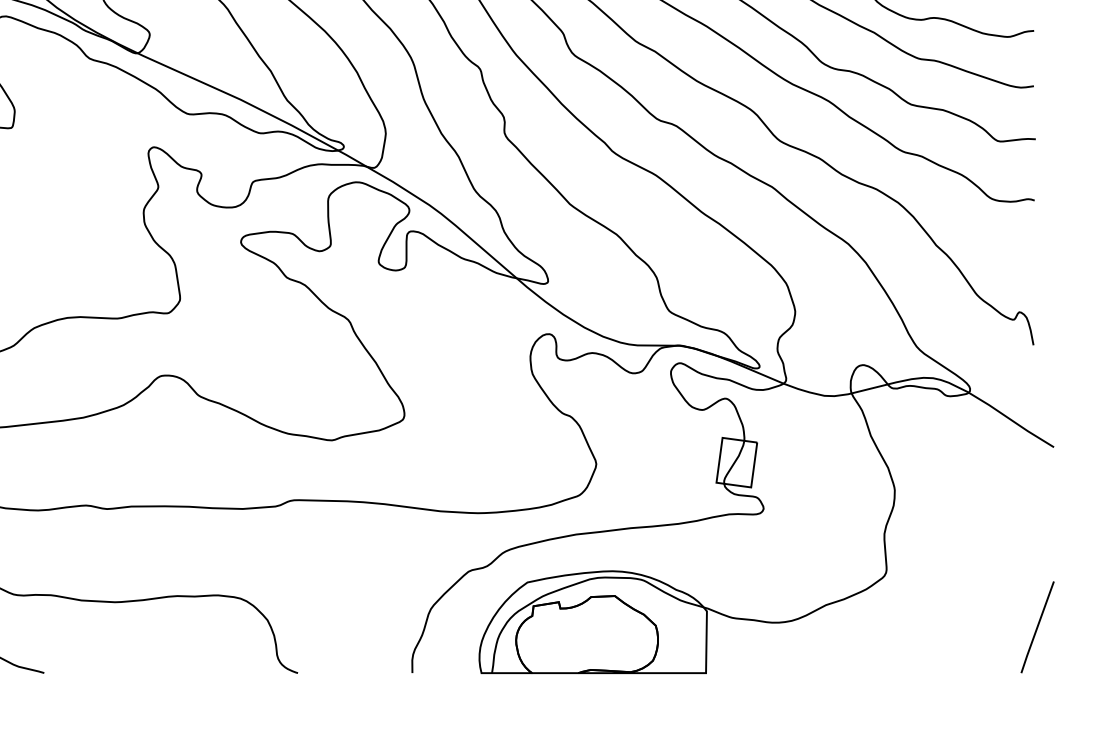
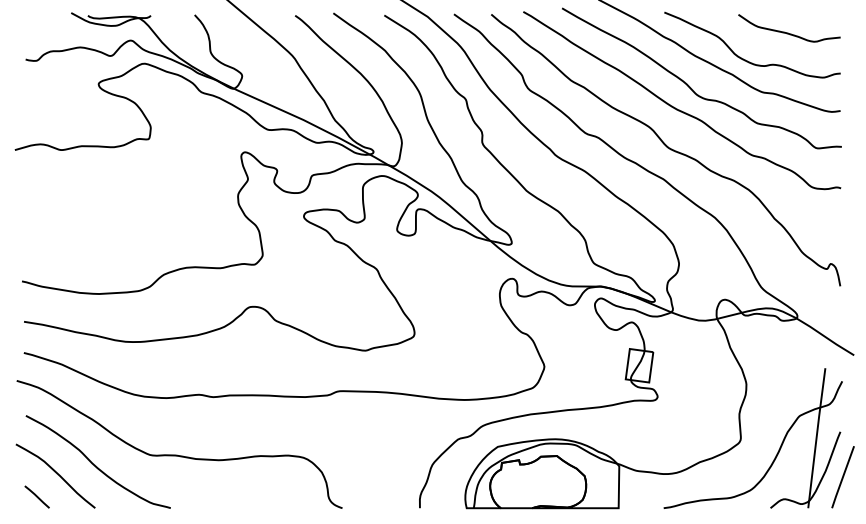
part: (940, 589) -> (777, 451), added

